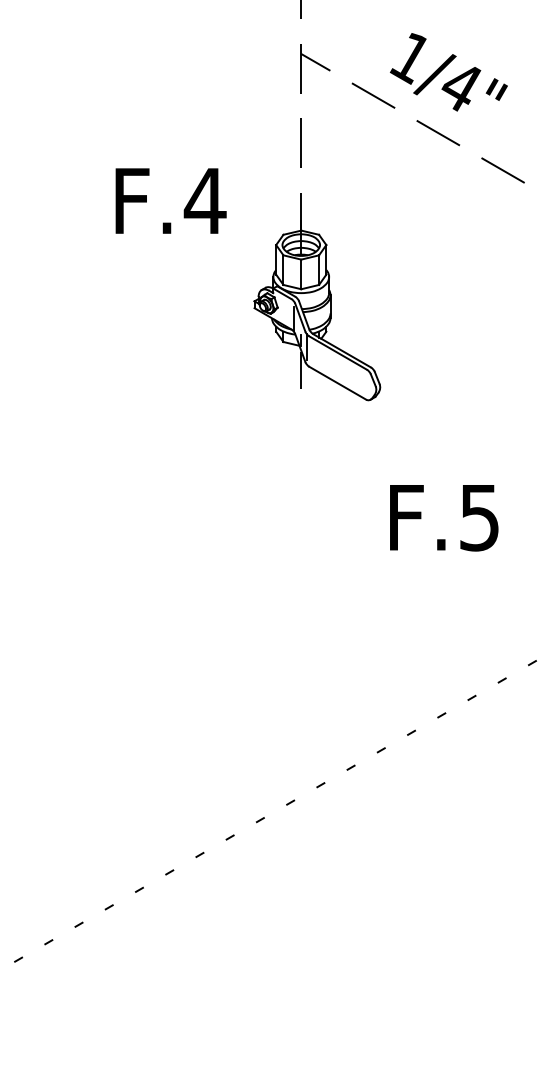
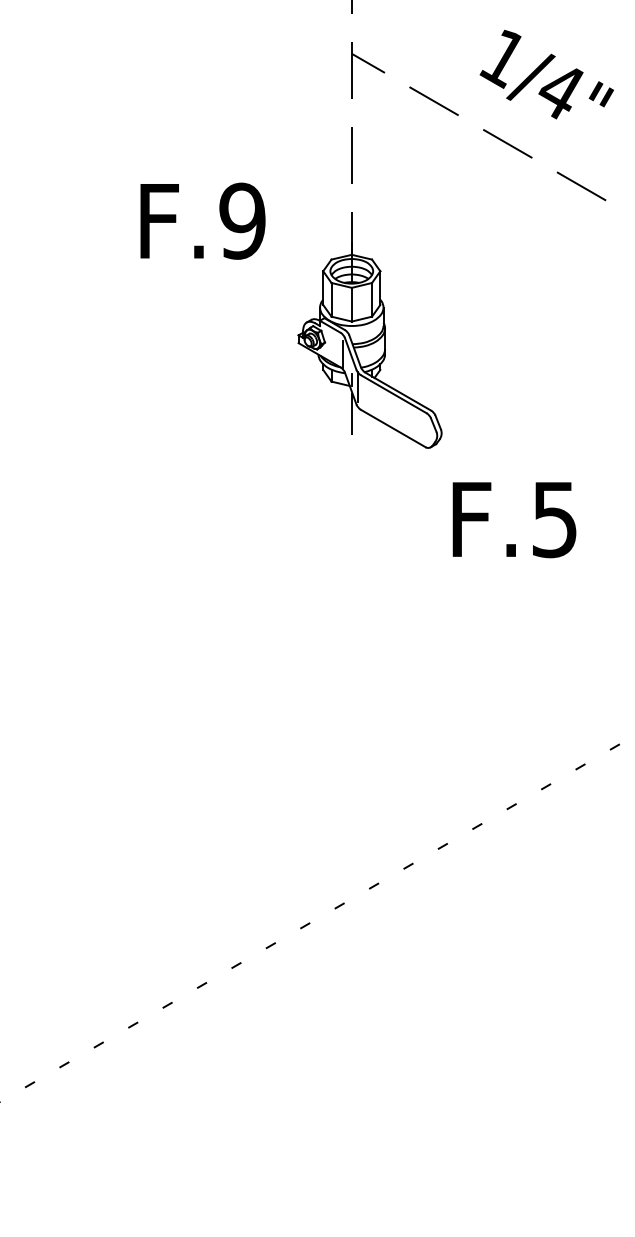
text: (448, 72) -> (546, 74), moved
text: (205, 200) -> (242, 220), F.4 -> F.9
text: (444, 518) -> (514, 520), moved

